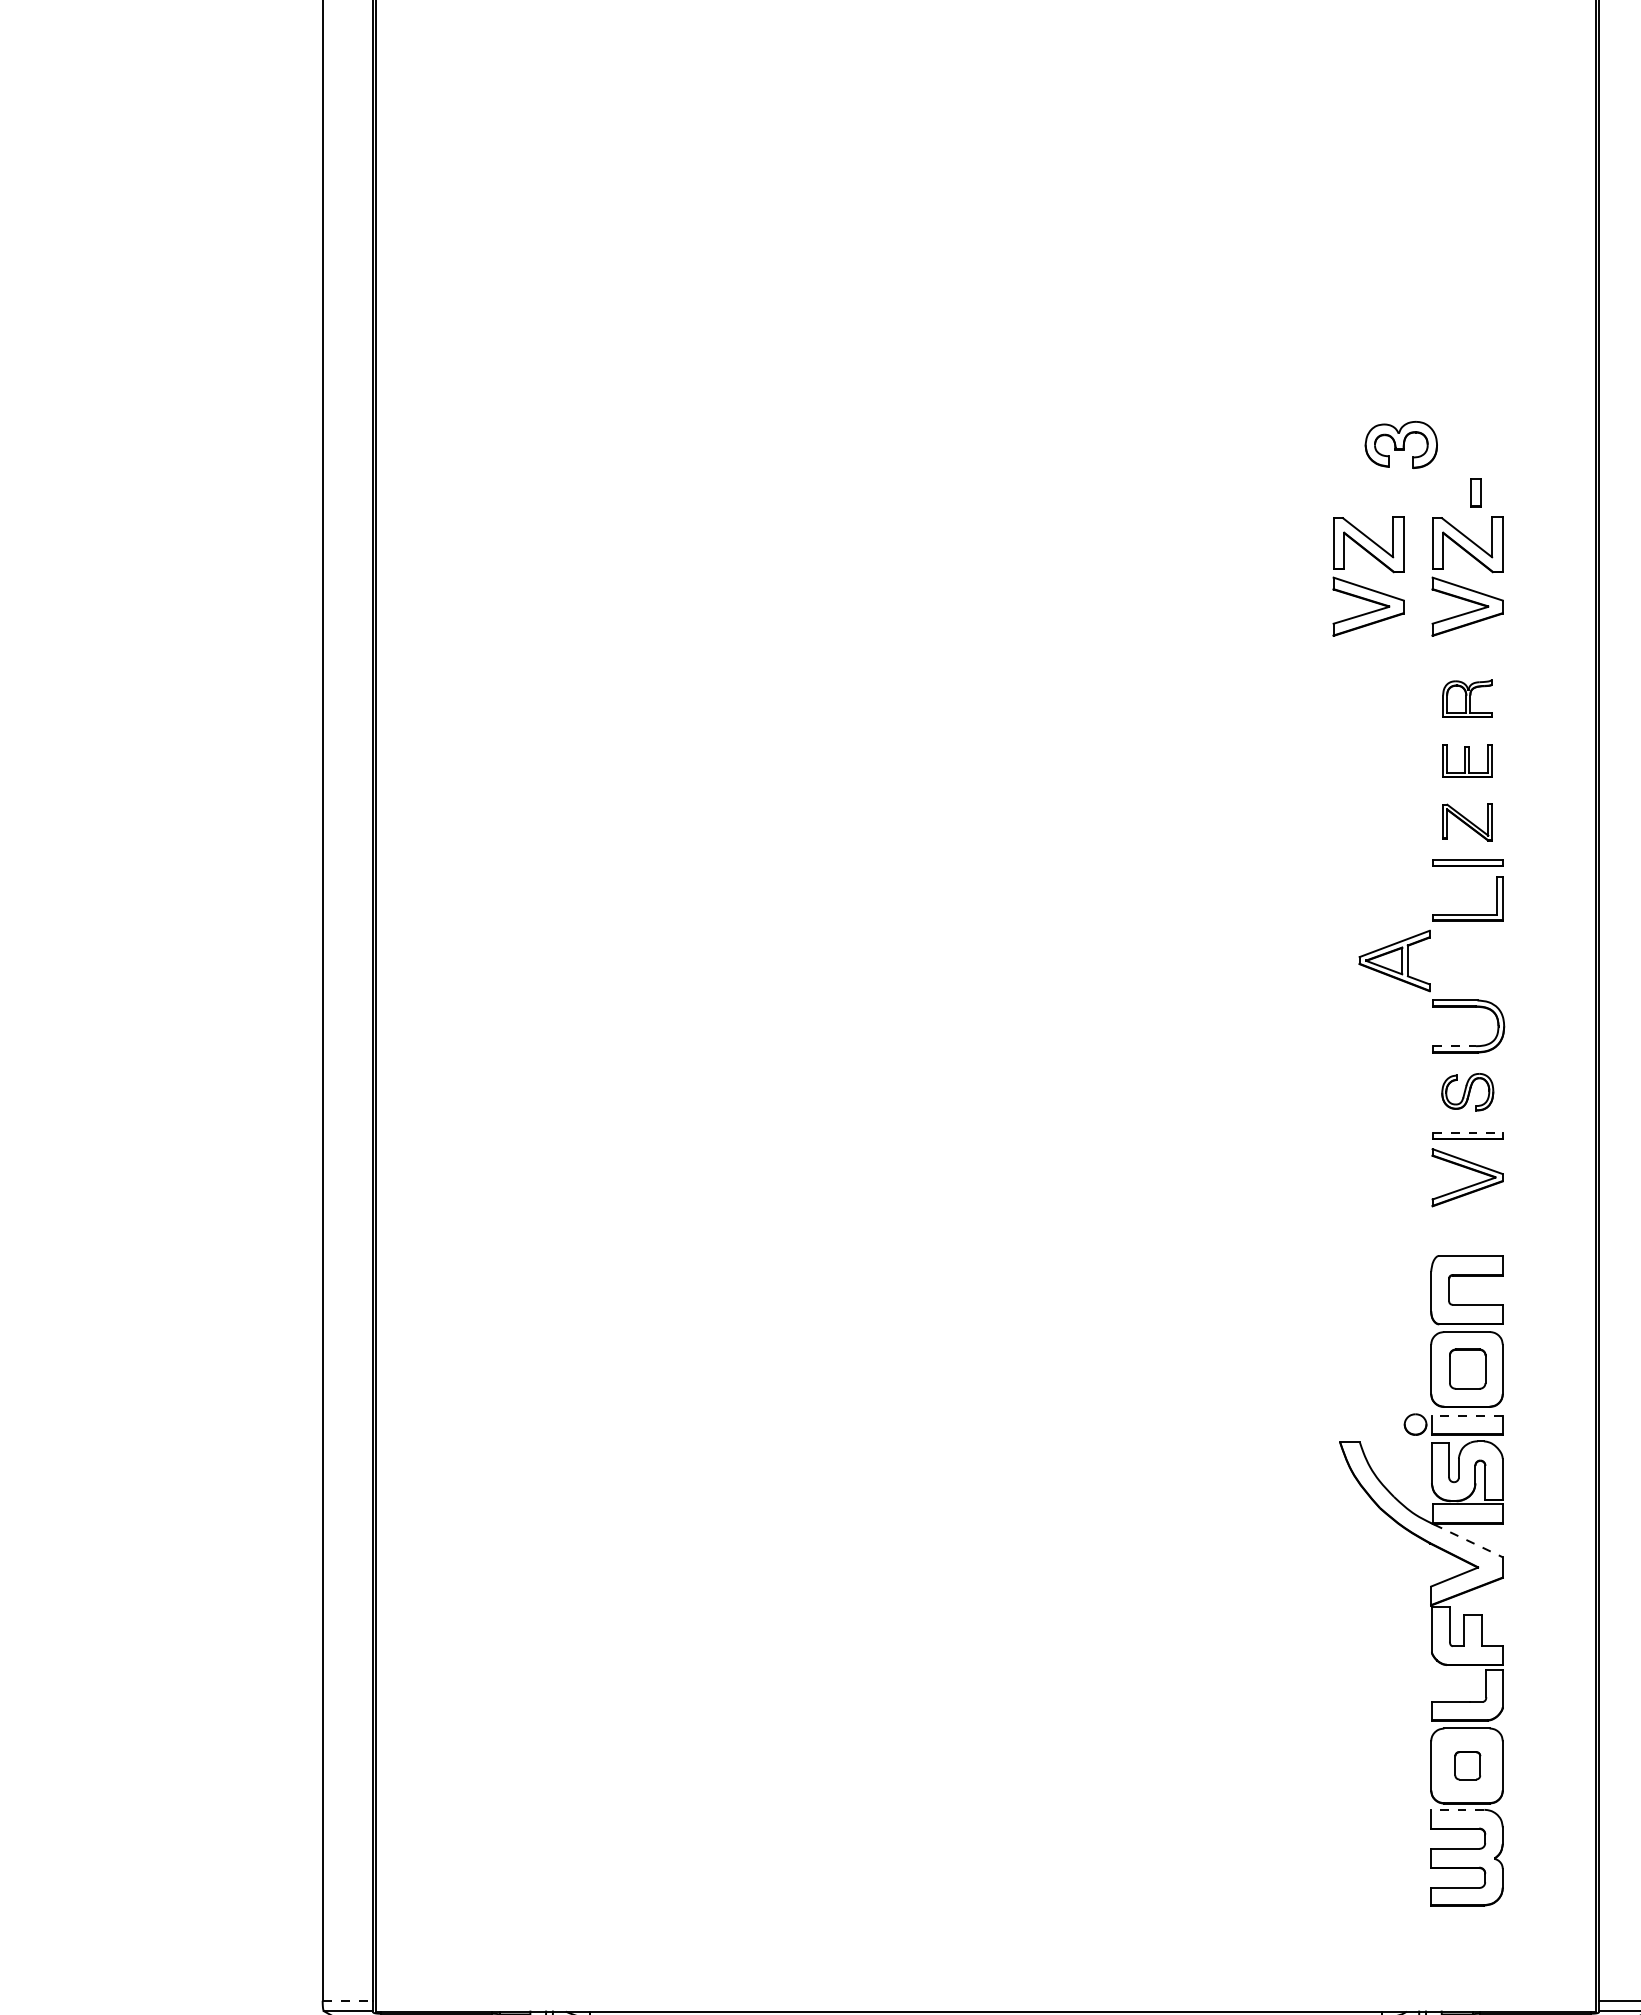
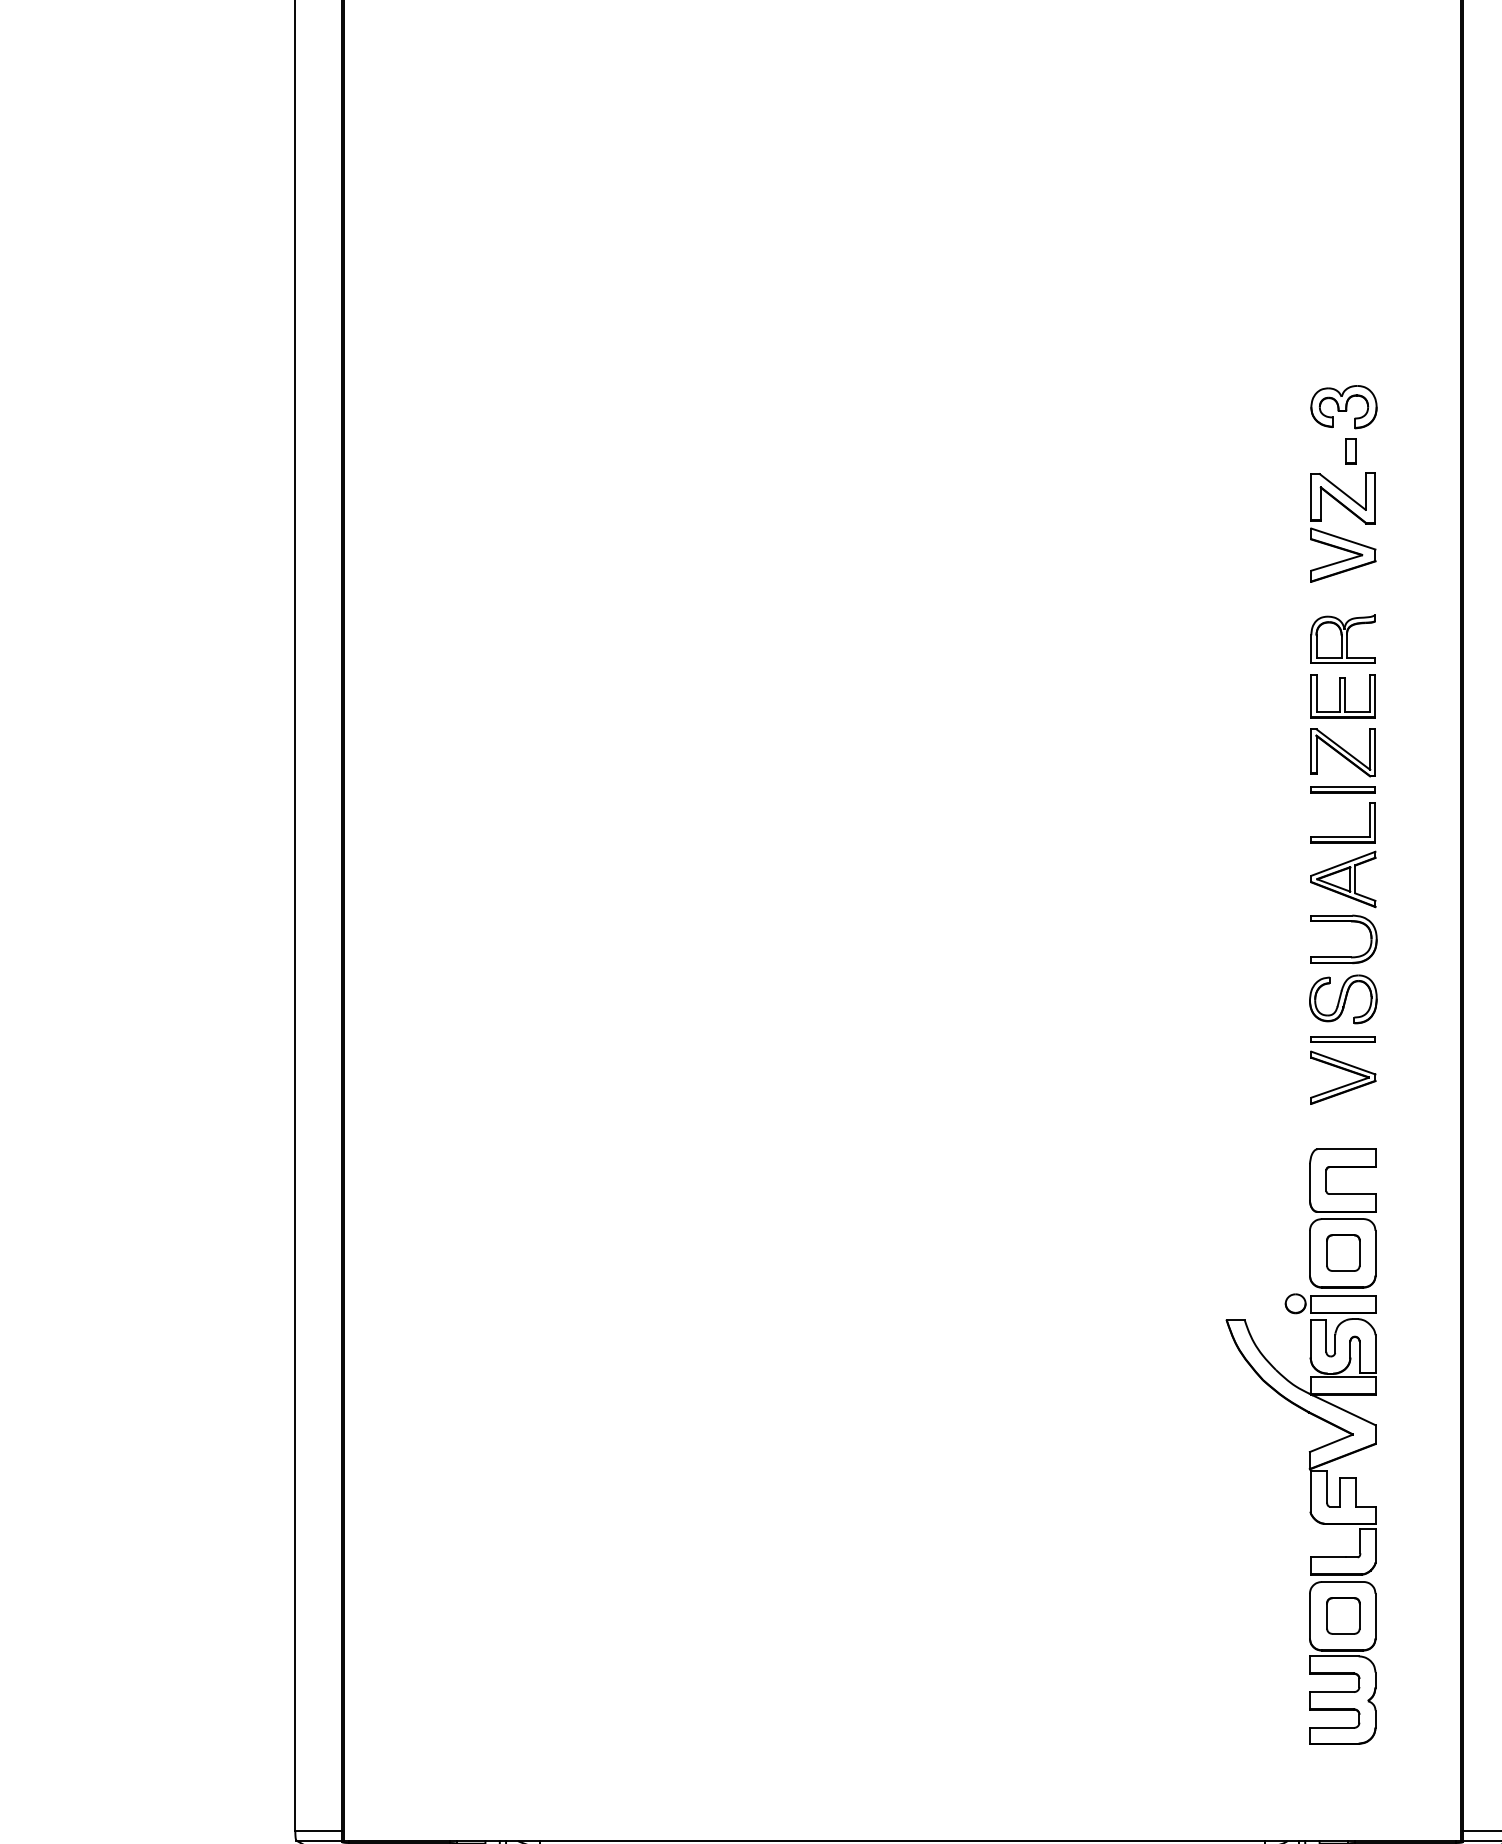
part: (1400, 444) -> (1343, 406), moved
part: (1364, 586) -> (1248, 536), removed
part: (1467, 698) -> (1343, 639), size x1.43
part: (1467, 760) -> (1343, 695), size x1.43
part: (1467, 822) -> (1343, 752), size x1.43
part: (1394, 960) -> (1343, 878), moved
line: (1454, 1046) -> (1331, 957), dashed -> solid
part: (1467, 1092) -> (1343, 999), size x1.43
line: (1468, 1132) -> (1344, 1036), dashed -> solid
line: (1466, 1415) -> (1342, 1295), dashed -> solid
line: (1468, 1541) -> (1344, 1410), dashed -> solid
part: (1467, 1765) -> (1343, 1615), size x1.43
line: (1457, 1809) -> (1334, 1656), dashed -> solid
line: (348, 2000) -> (318, 1830), dashed -> solid

